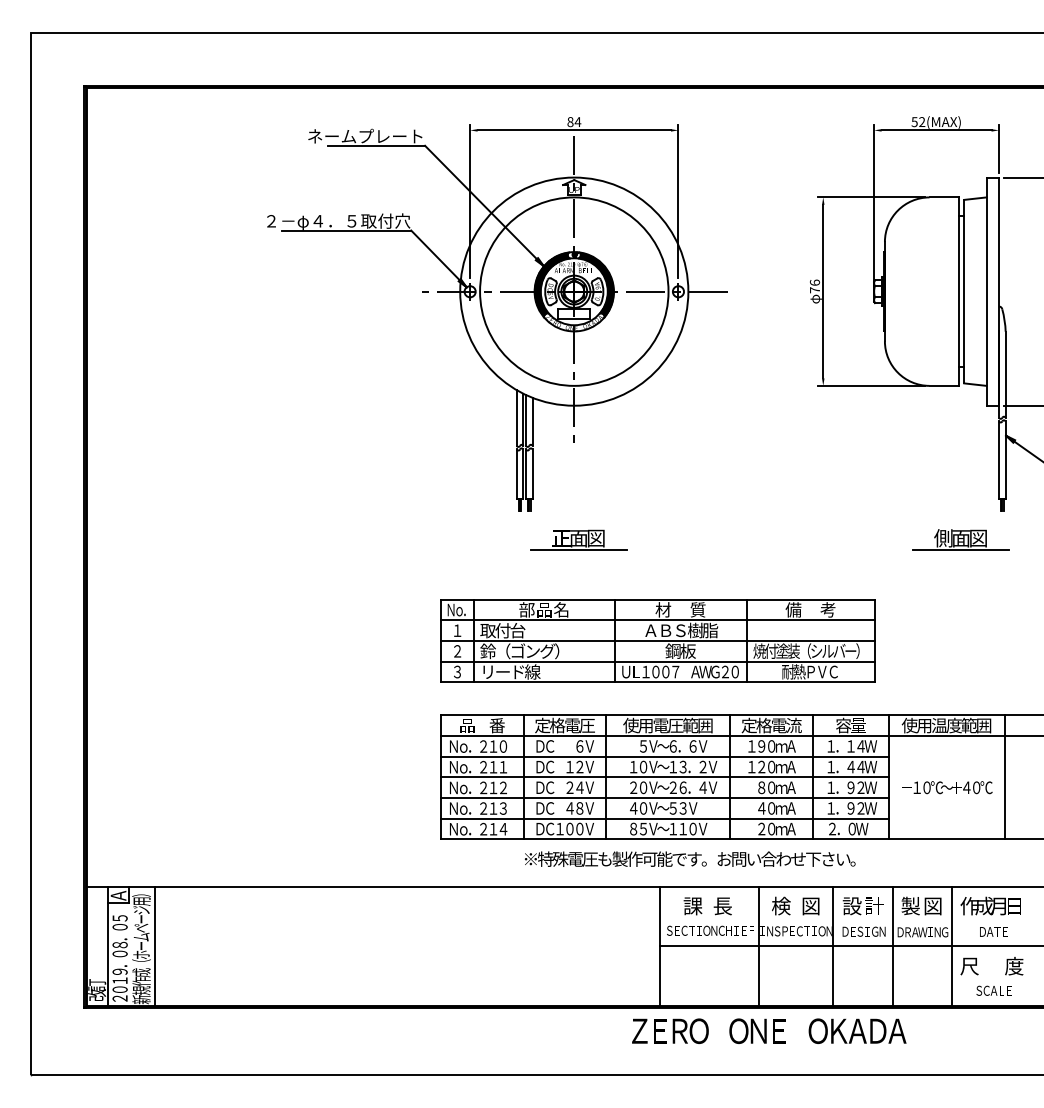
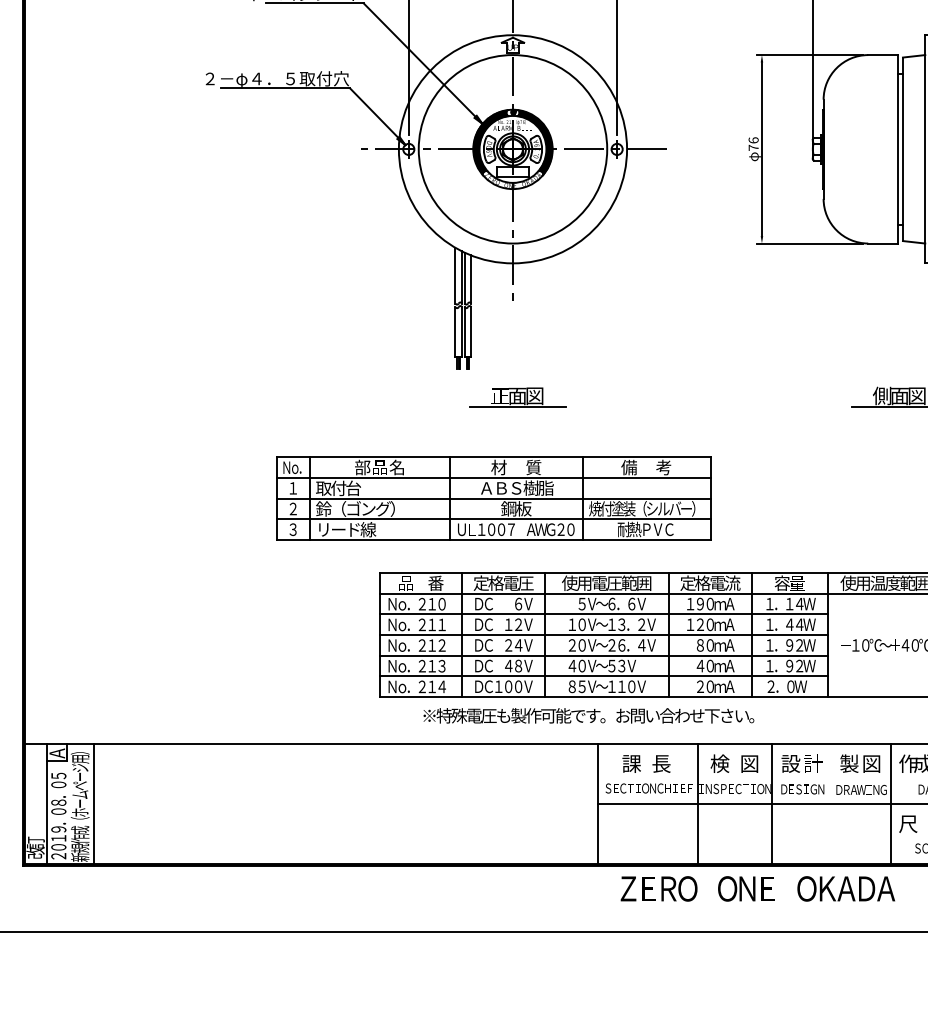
part: (657, 640) -> (493, 498), moved
text: (690, 858) -> (589, 715), moved
line: (892, 945) -> (831, 803), removed
text: (769, 1030) -> (758, 888), moved

